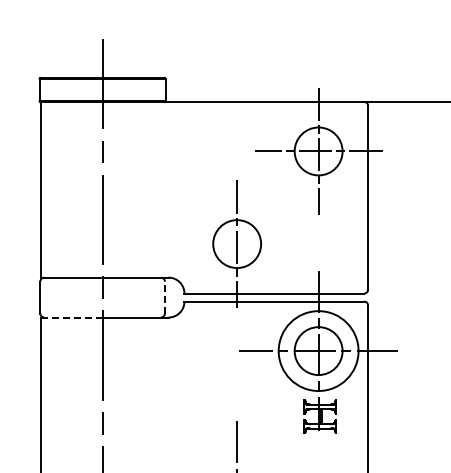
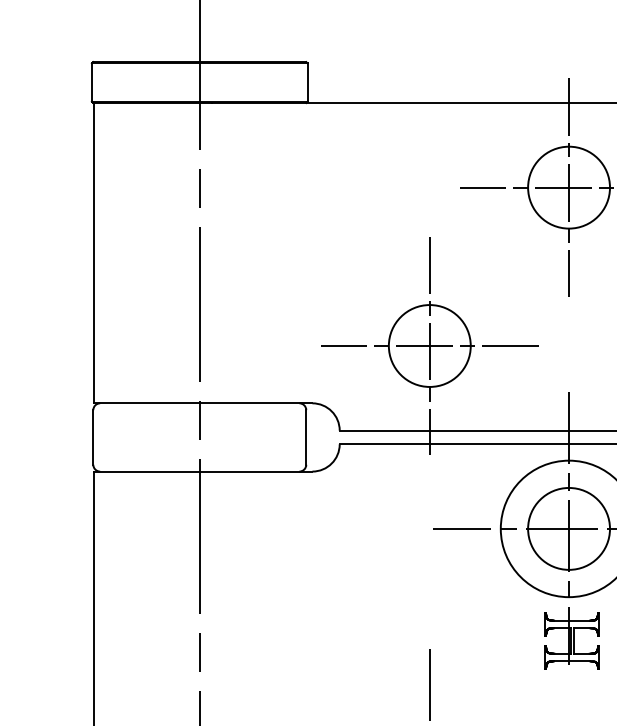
line: (237, 244) -> (430, 346), added
line: (164, 297) -> (305, 437), dashed -> solid
line: (71, 317) -> (146, 471), dashed -> solid

